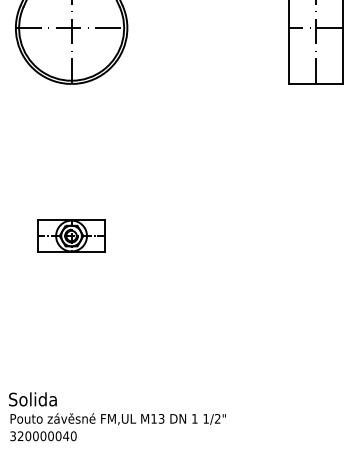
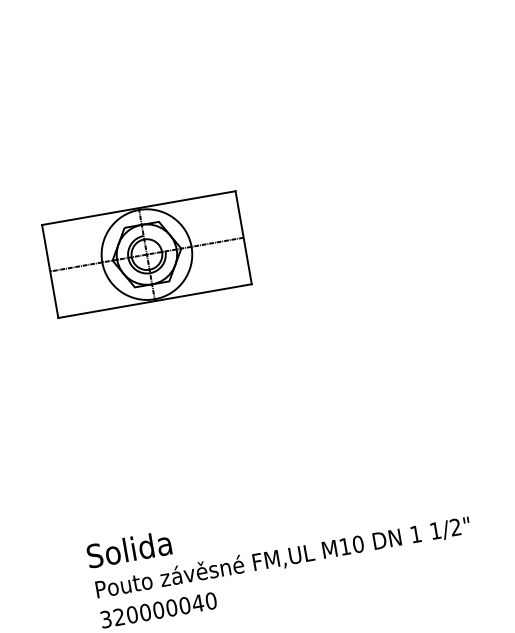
part: (71, 235) -> (146, 253), size x1.67
text: (161, 418) -> (358, 543), M13 -> M10

